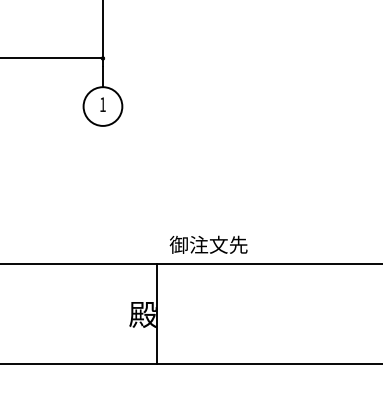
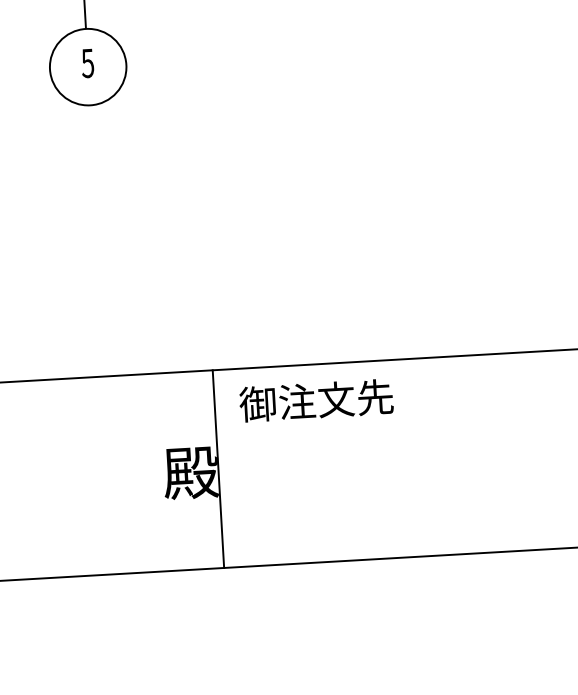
text: (102, 104) -> (87, 63), 1 -> 5
text: (208, 244) -> (316, 399), moved

